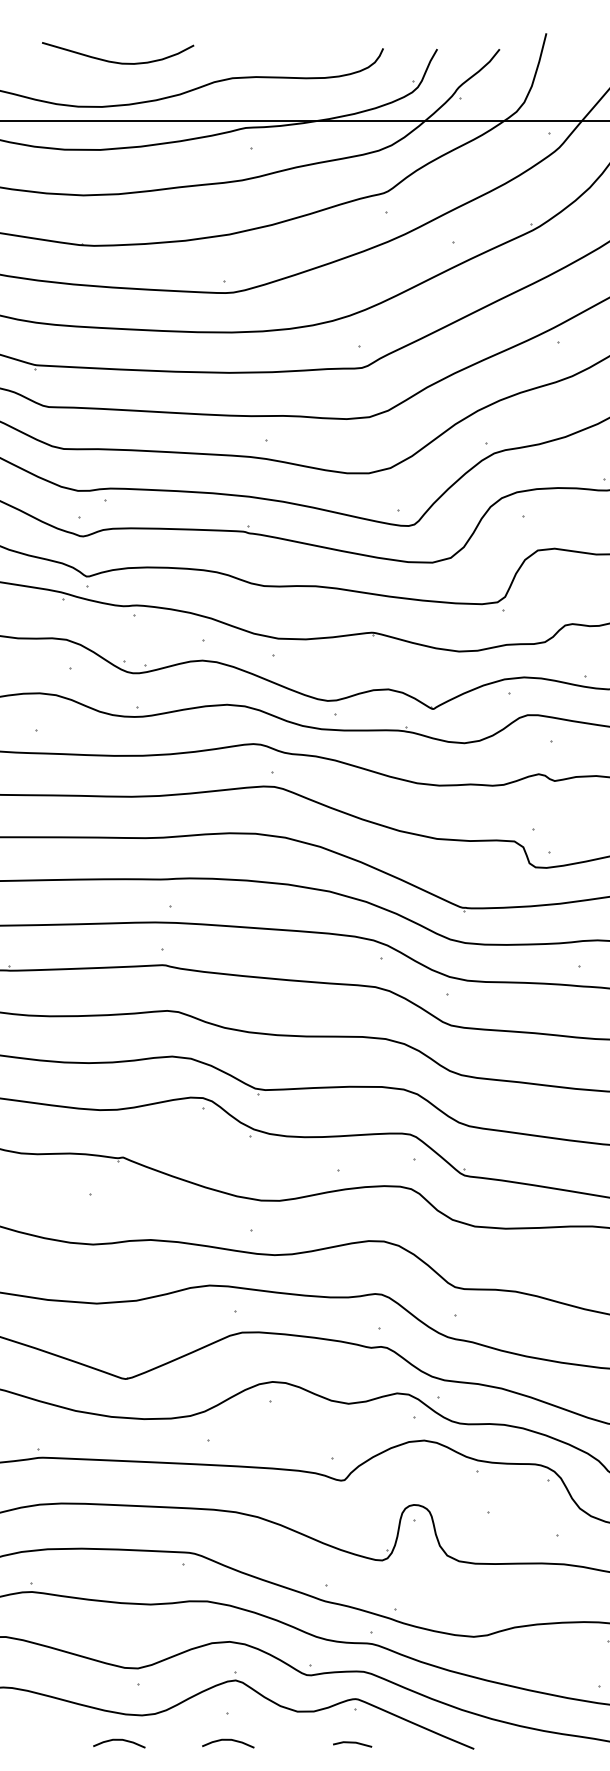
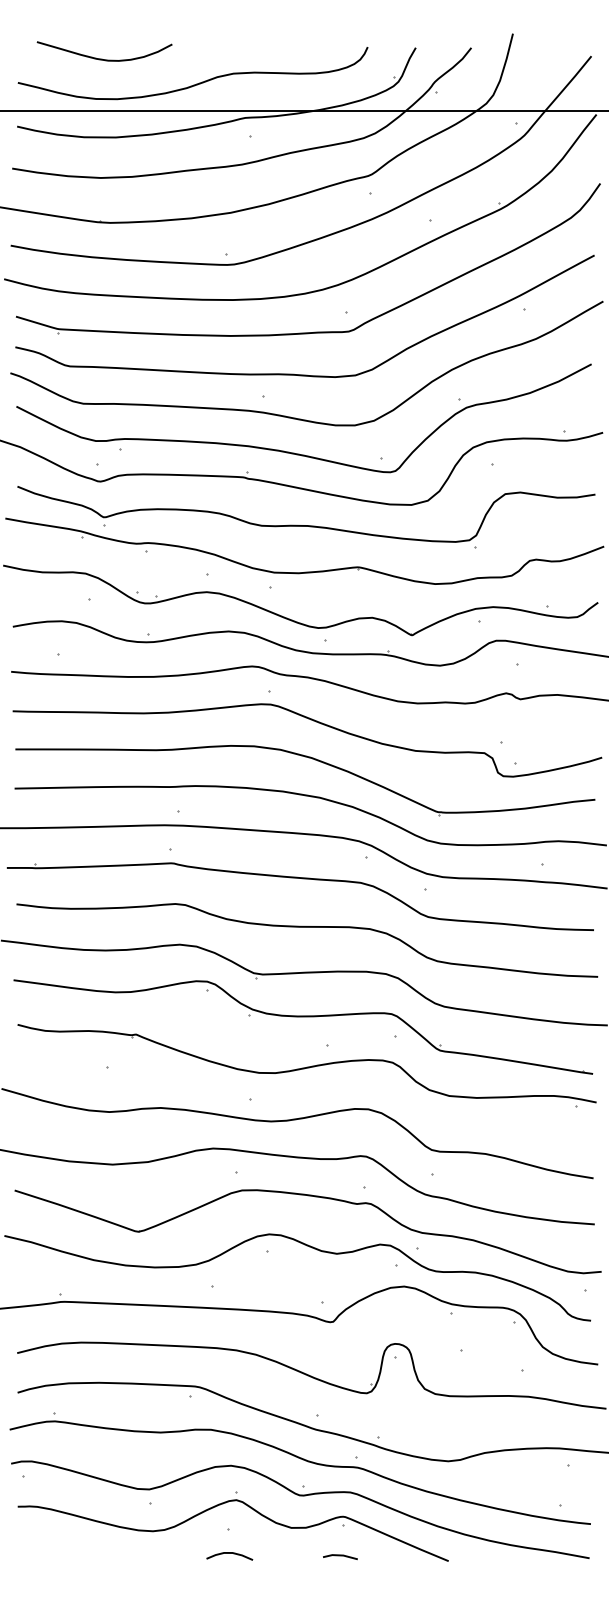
curve: (115, 61) -> (102, 58), moved
curve: (119, 1740) -> (132, 1553), removed

